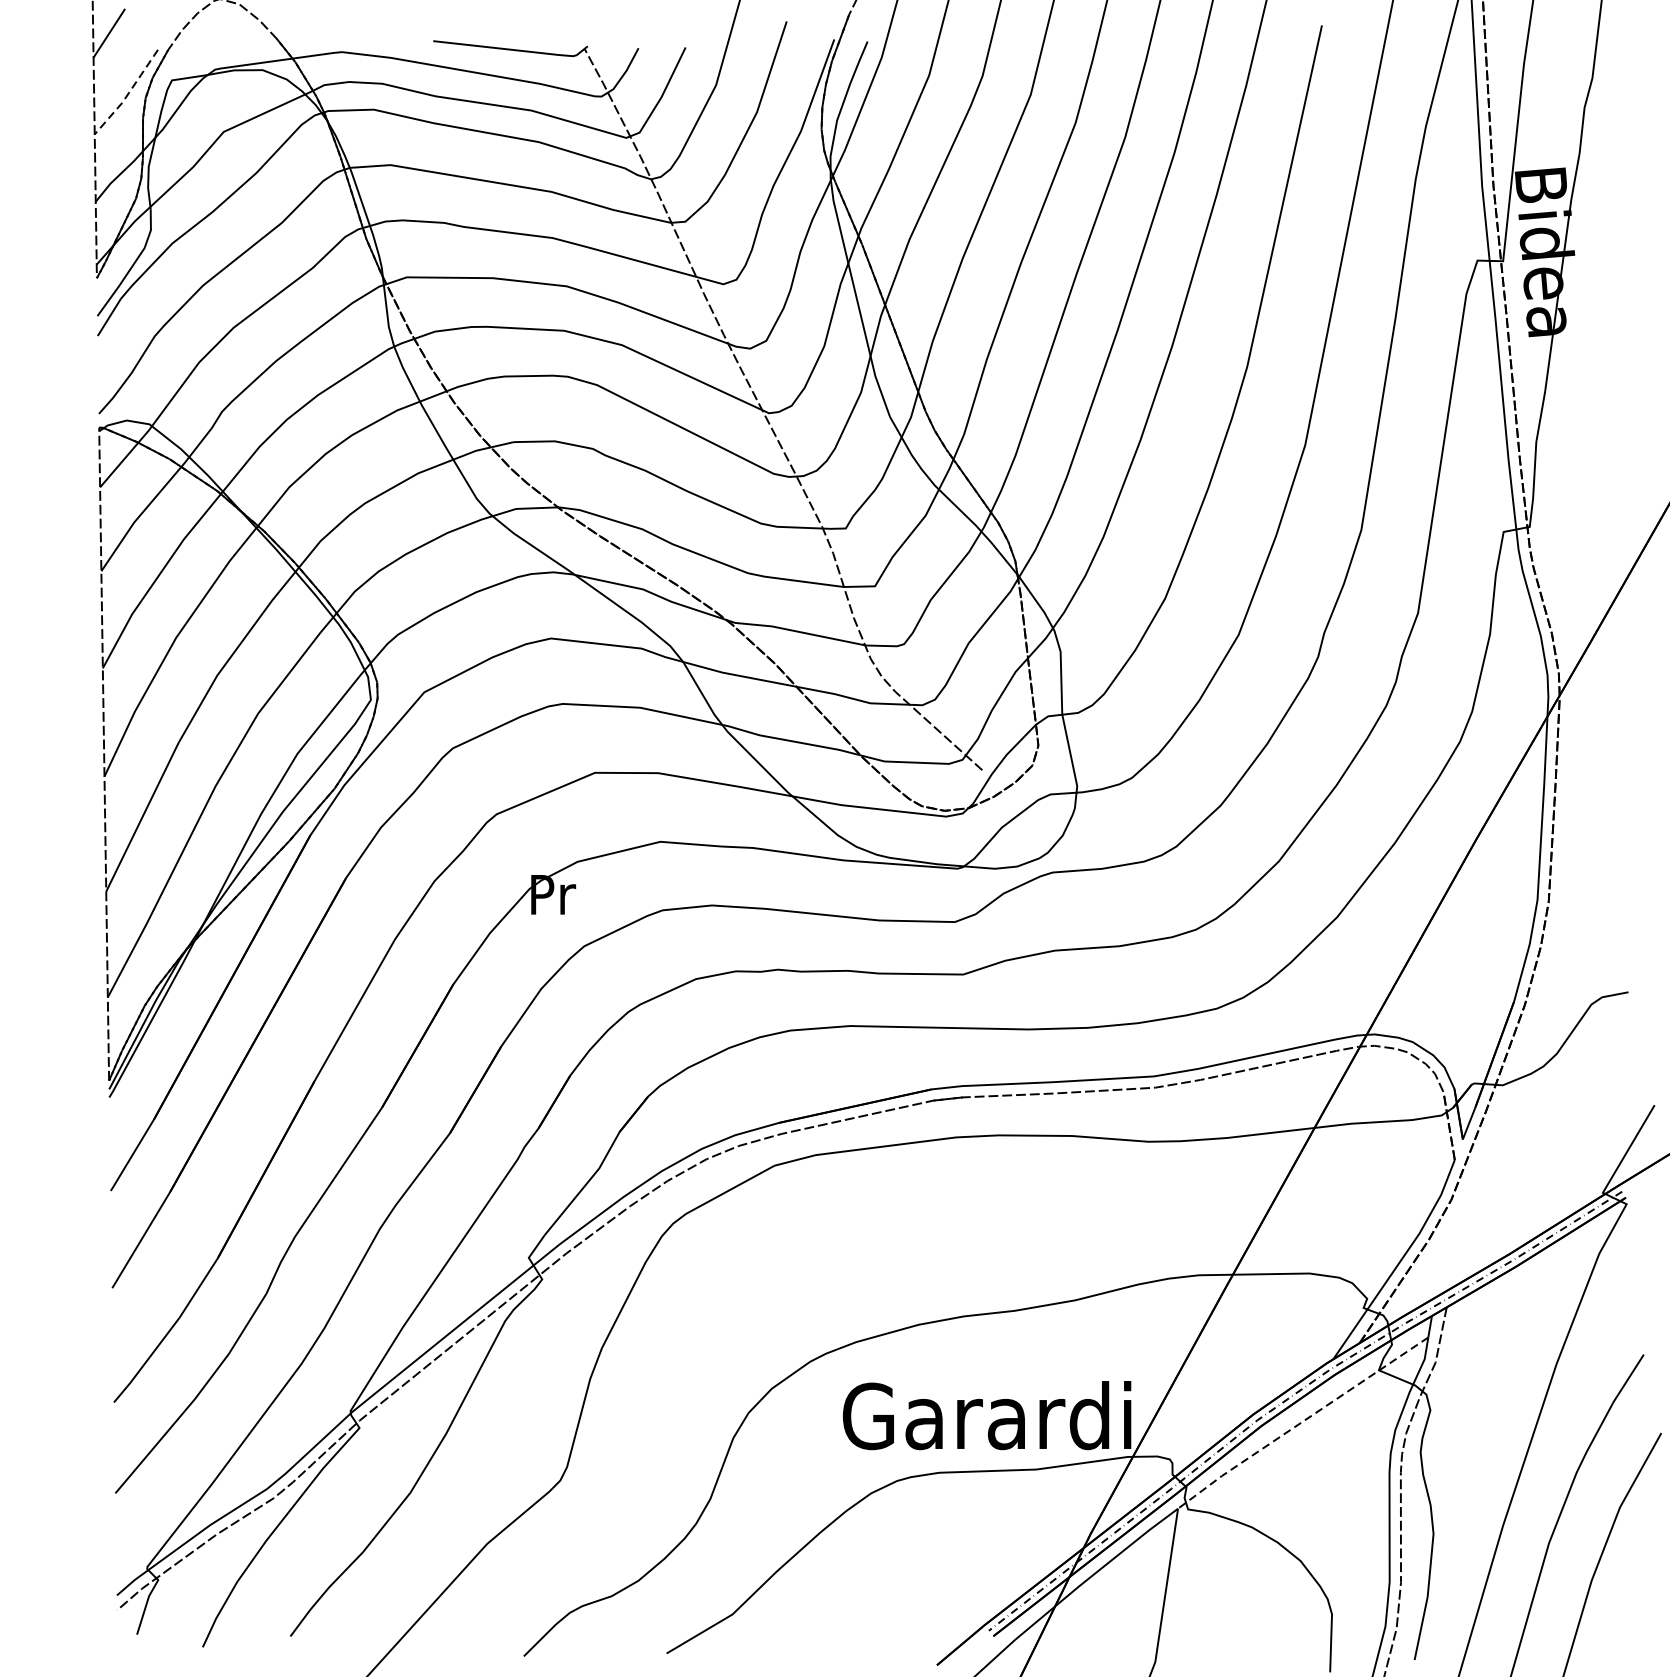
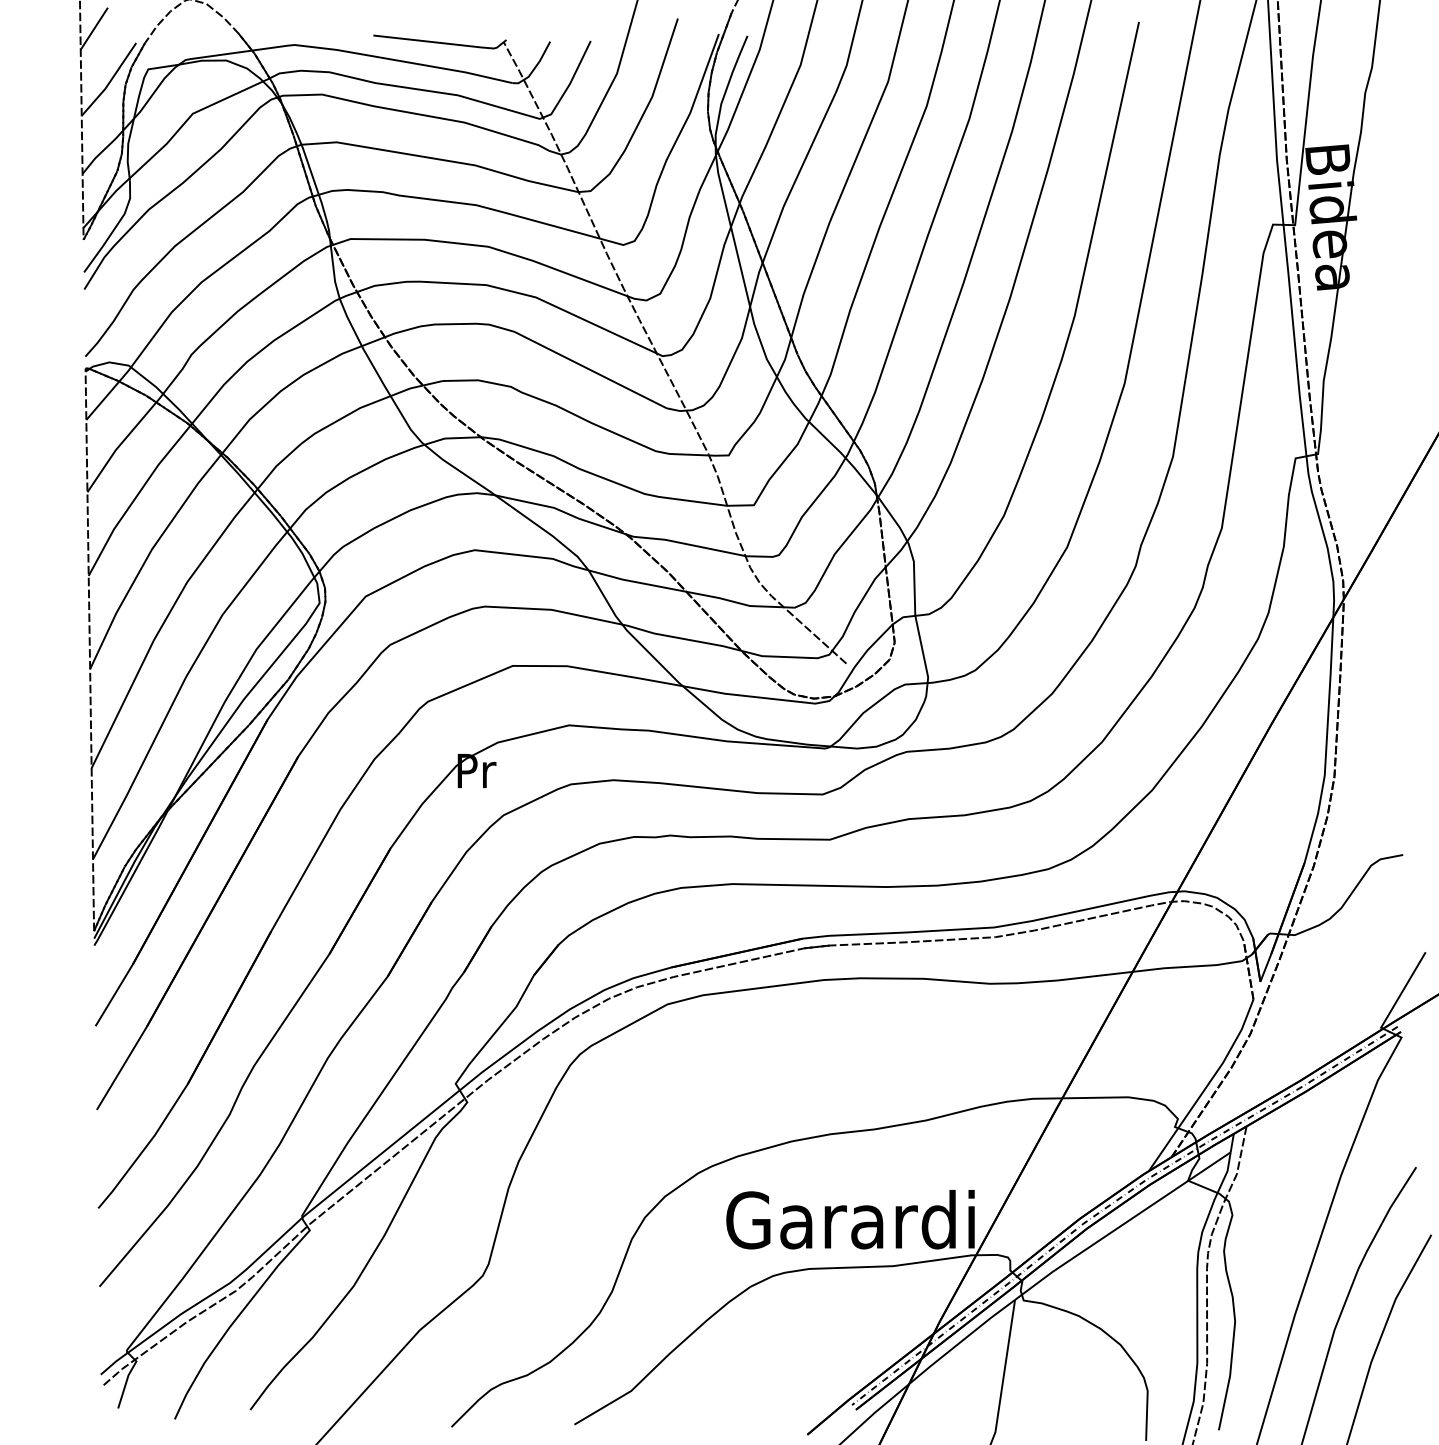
line: (128, 94) -> (110, 81), dashed -> solid
line: (1301, 1422) -> (1121, 1225), dashed -> solid

